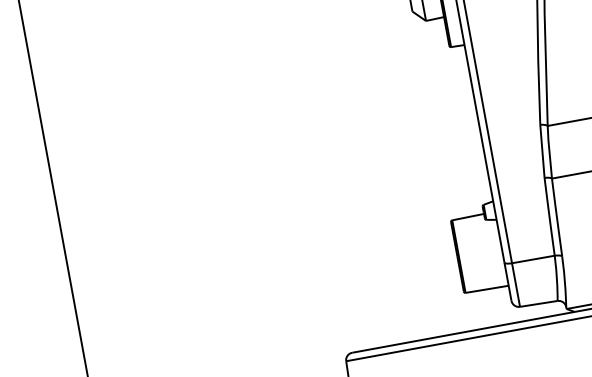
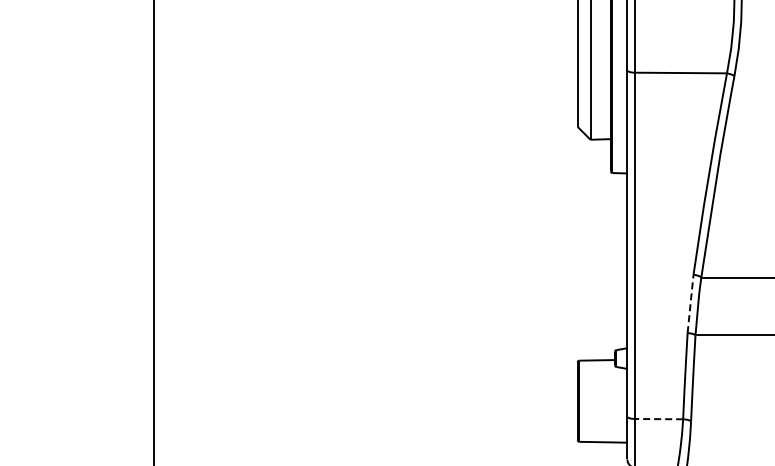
line: (542, 150) -> (690, 303), solid -> dashed
line: (533, 259) -> (659, 419), solid -> dashed

